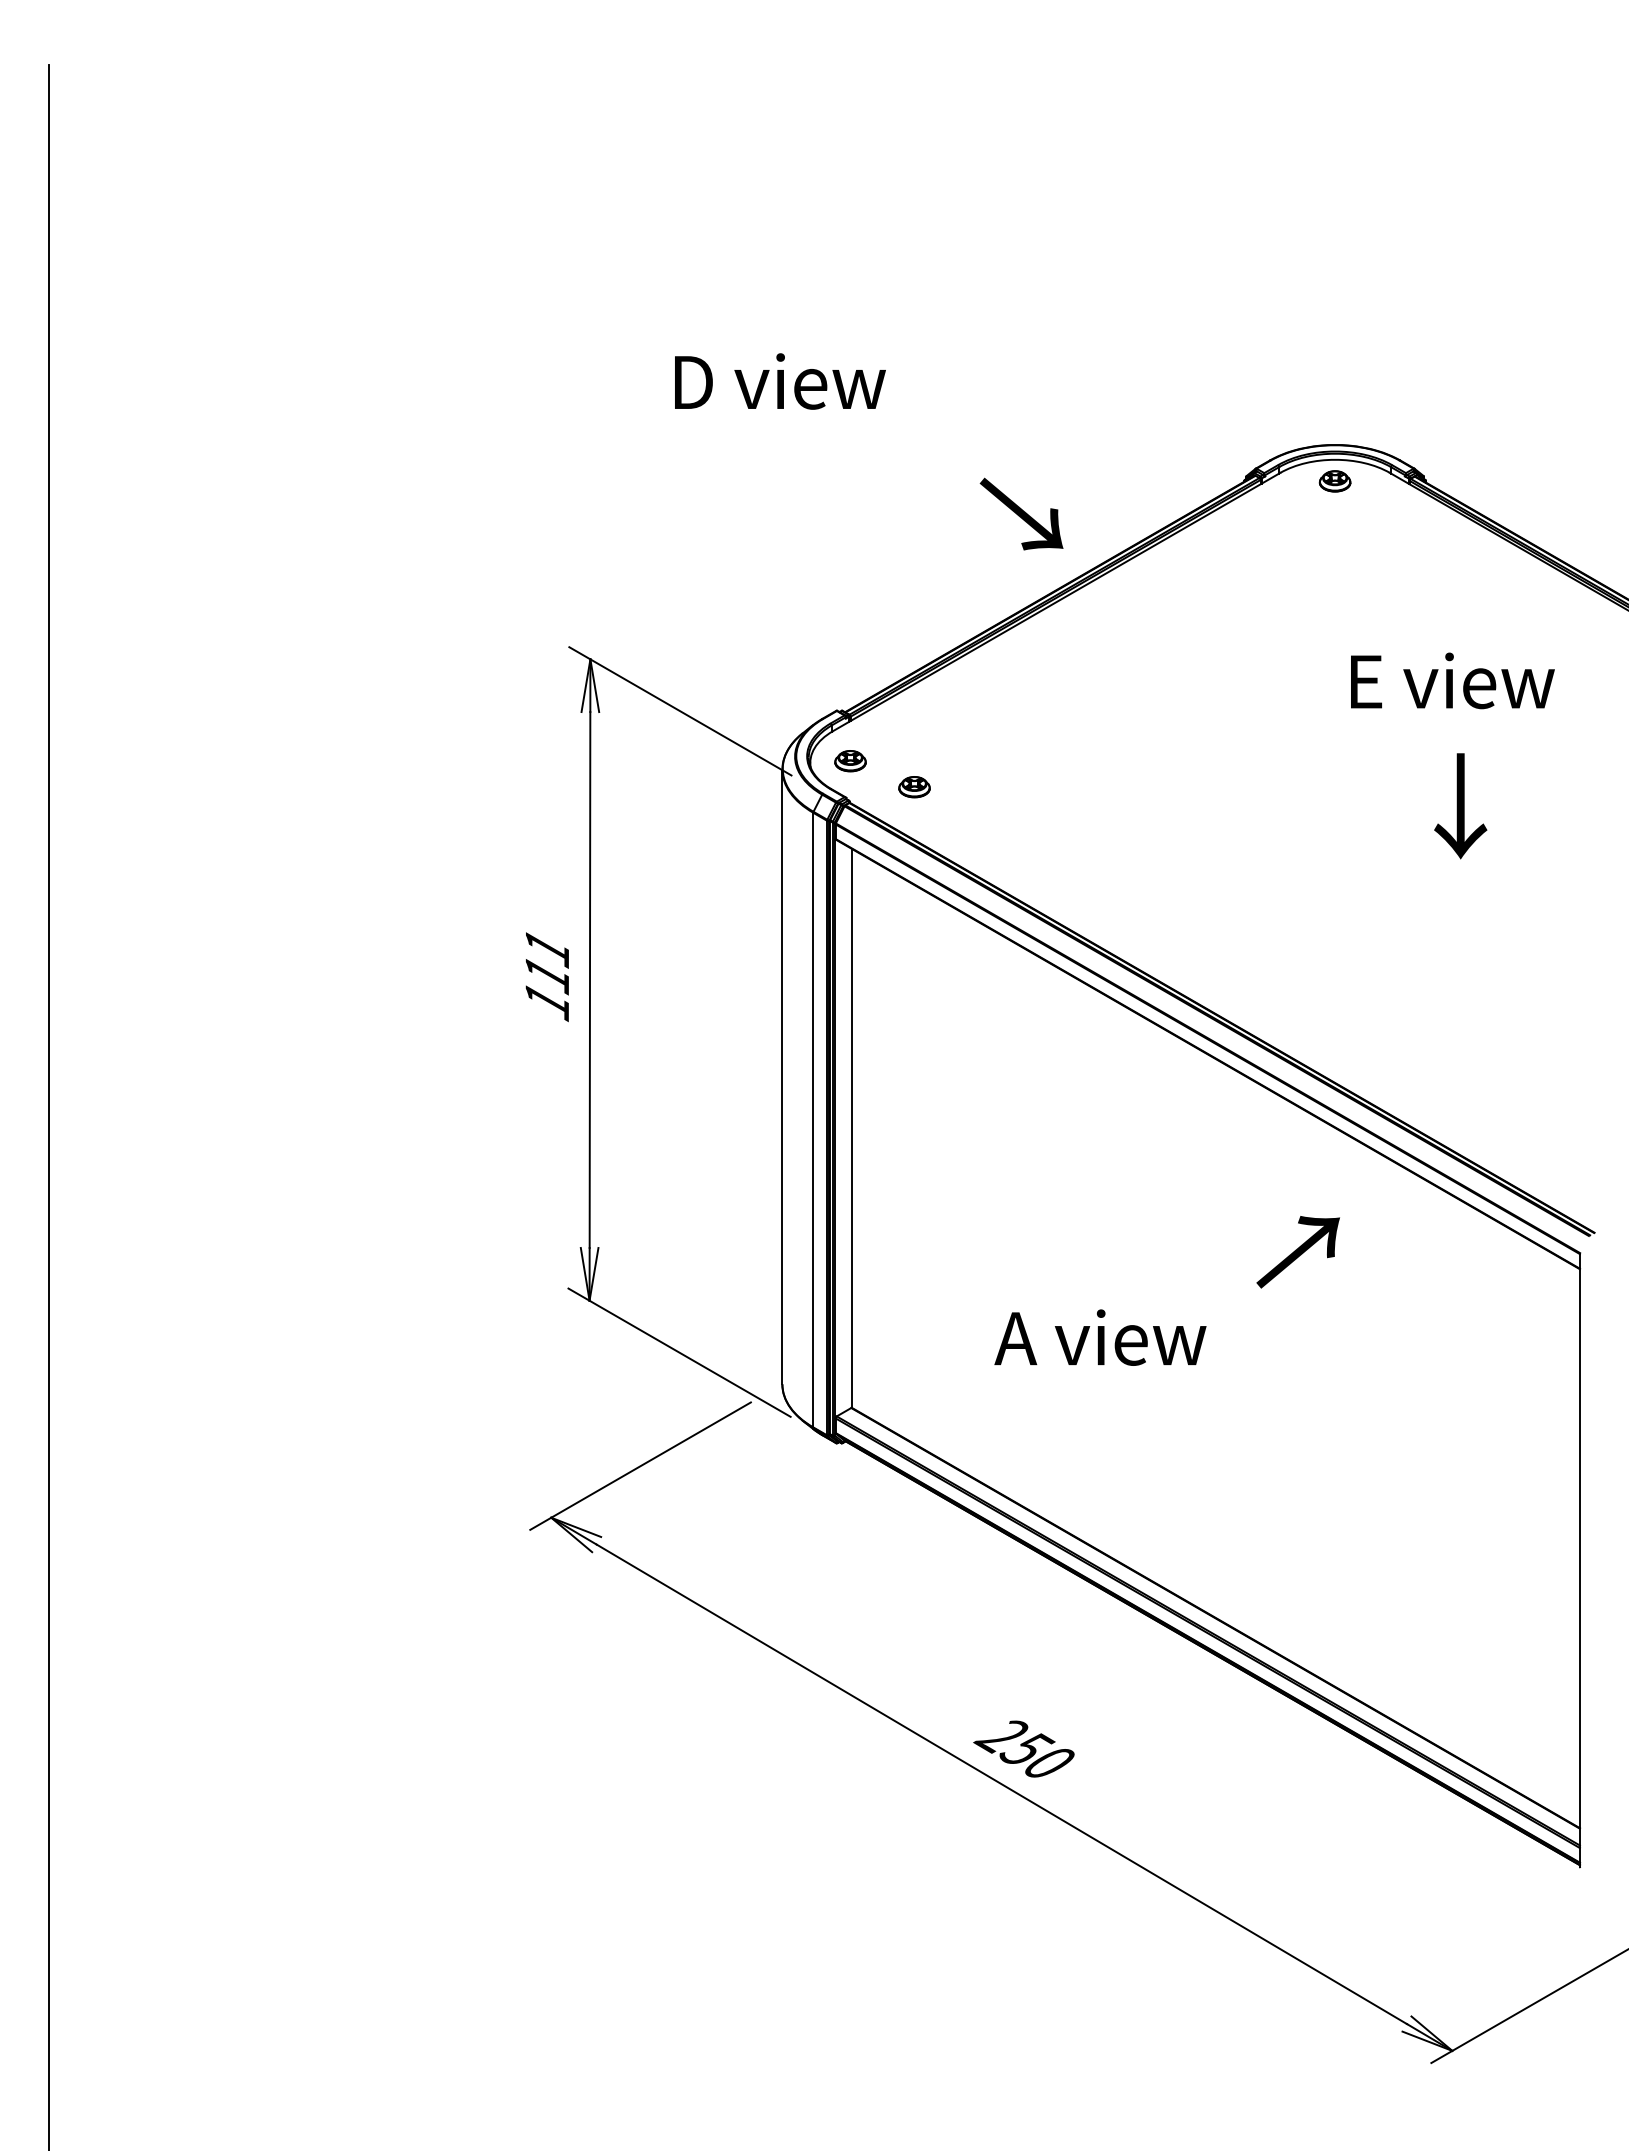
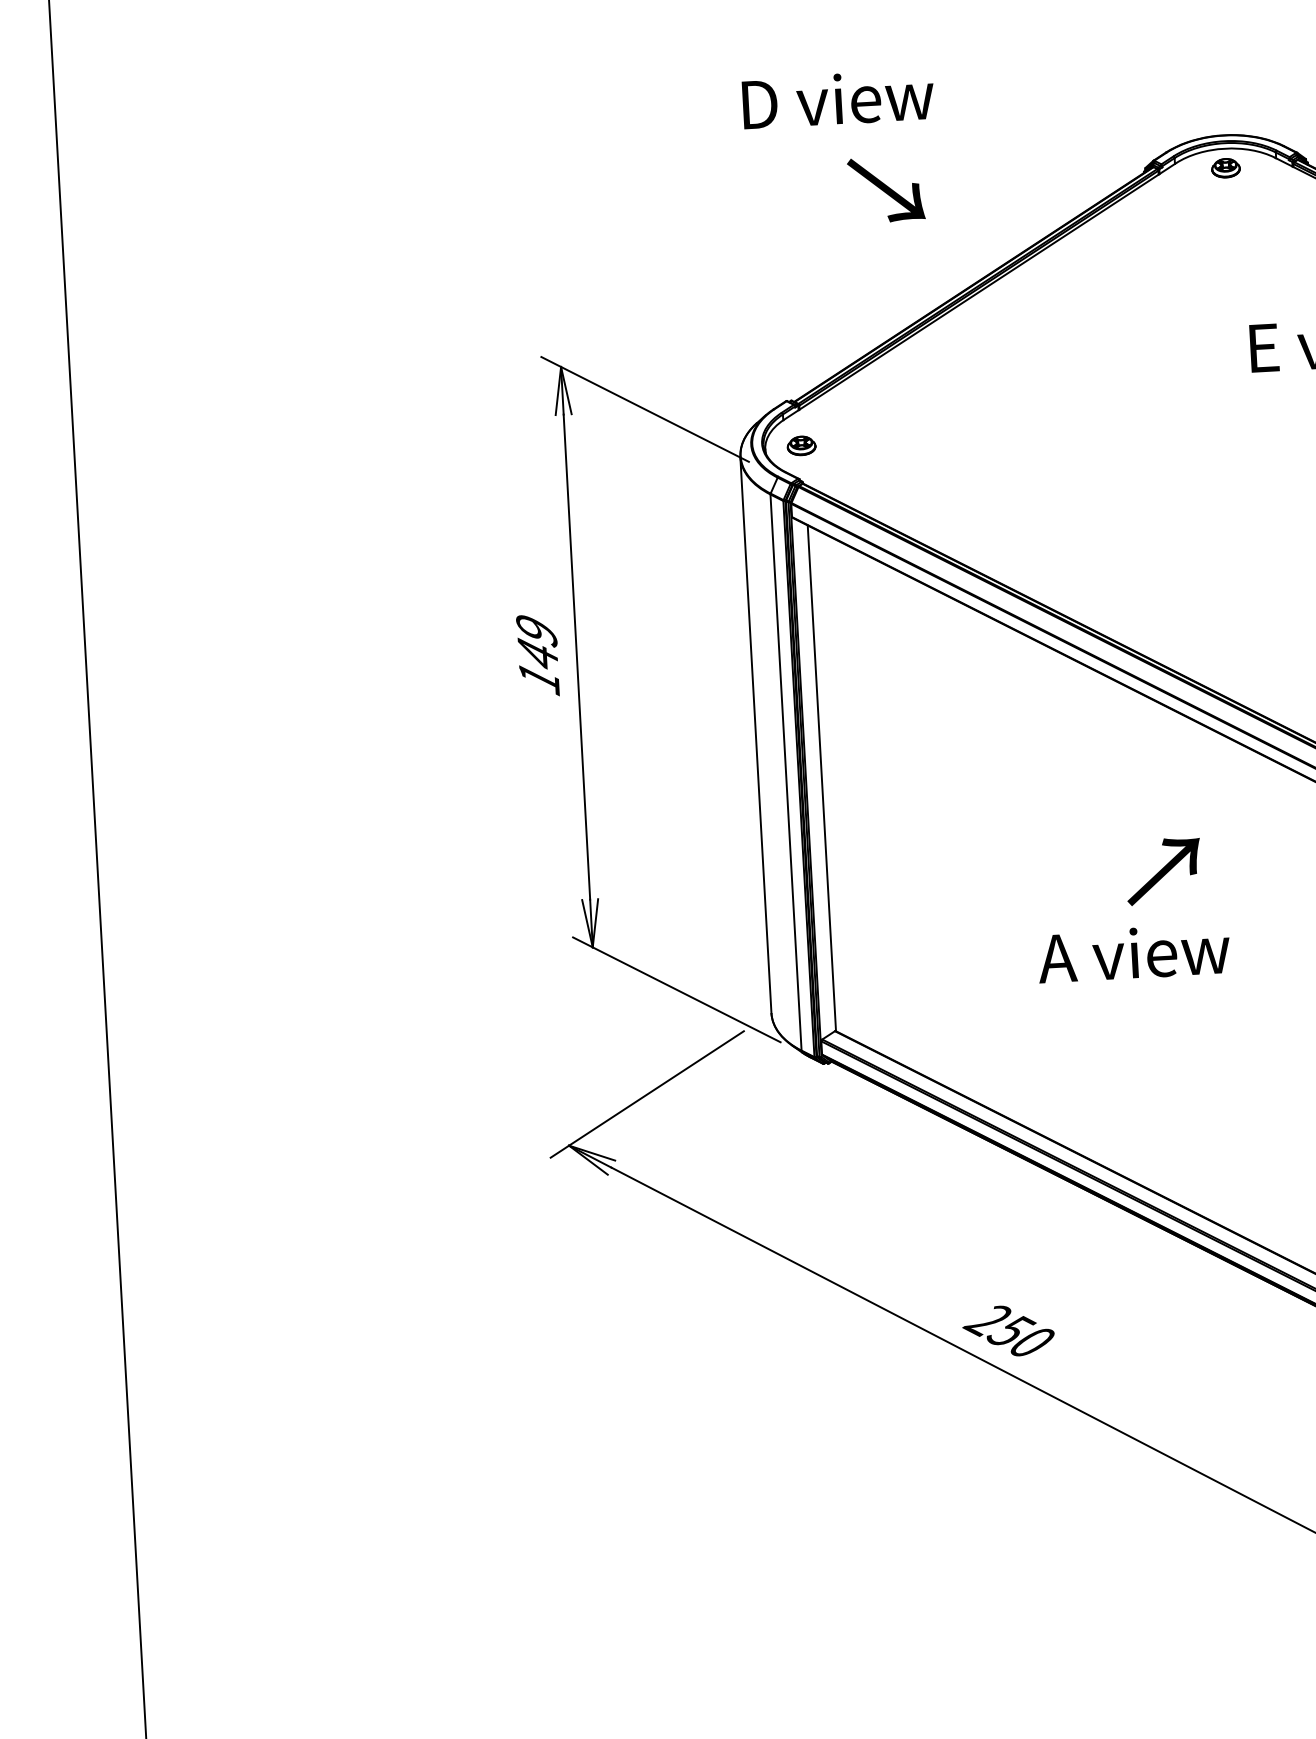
text: (780, 381) -> (838, 99), moved
text: (1021, 513) -> (886, 189), moved
part: (914, 787) -> (860, 466), removed
text: (547, 962) -> (537, 643), 111 -> 149
text: (1297, 1252) -> (1163, 871), moved
text: (1100, 1337) -> (1134, 953), moved

